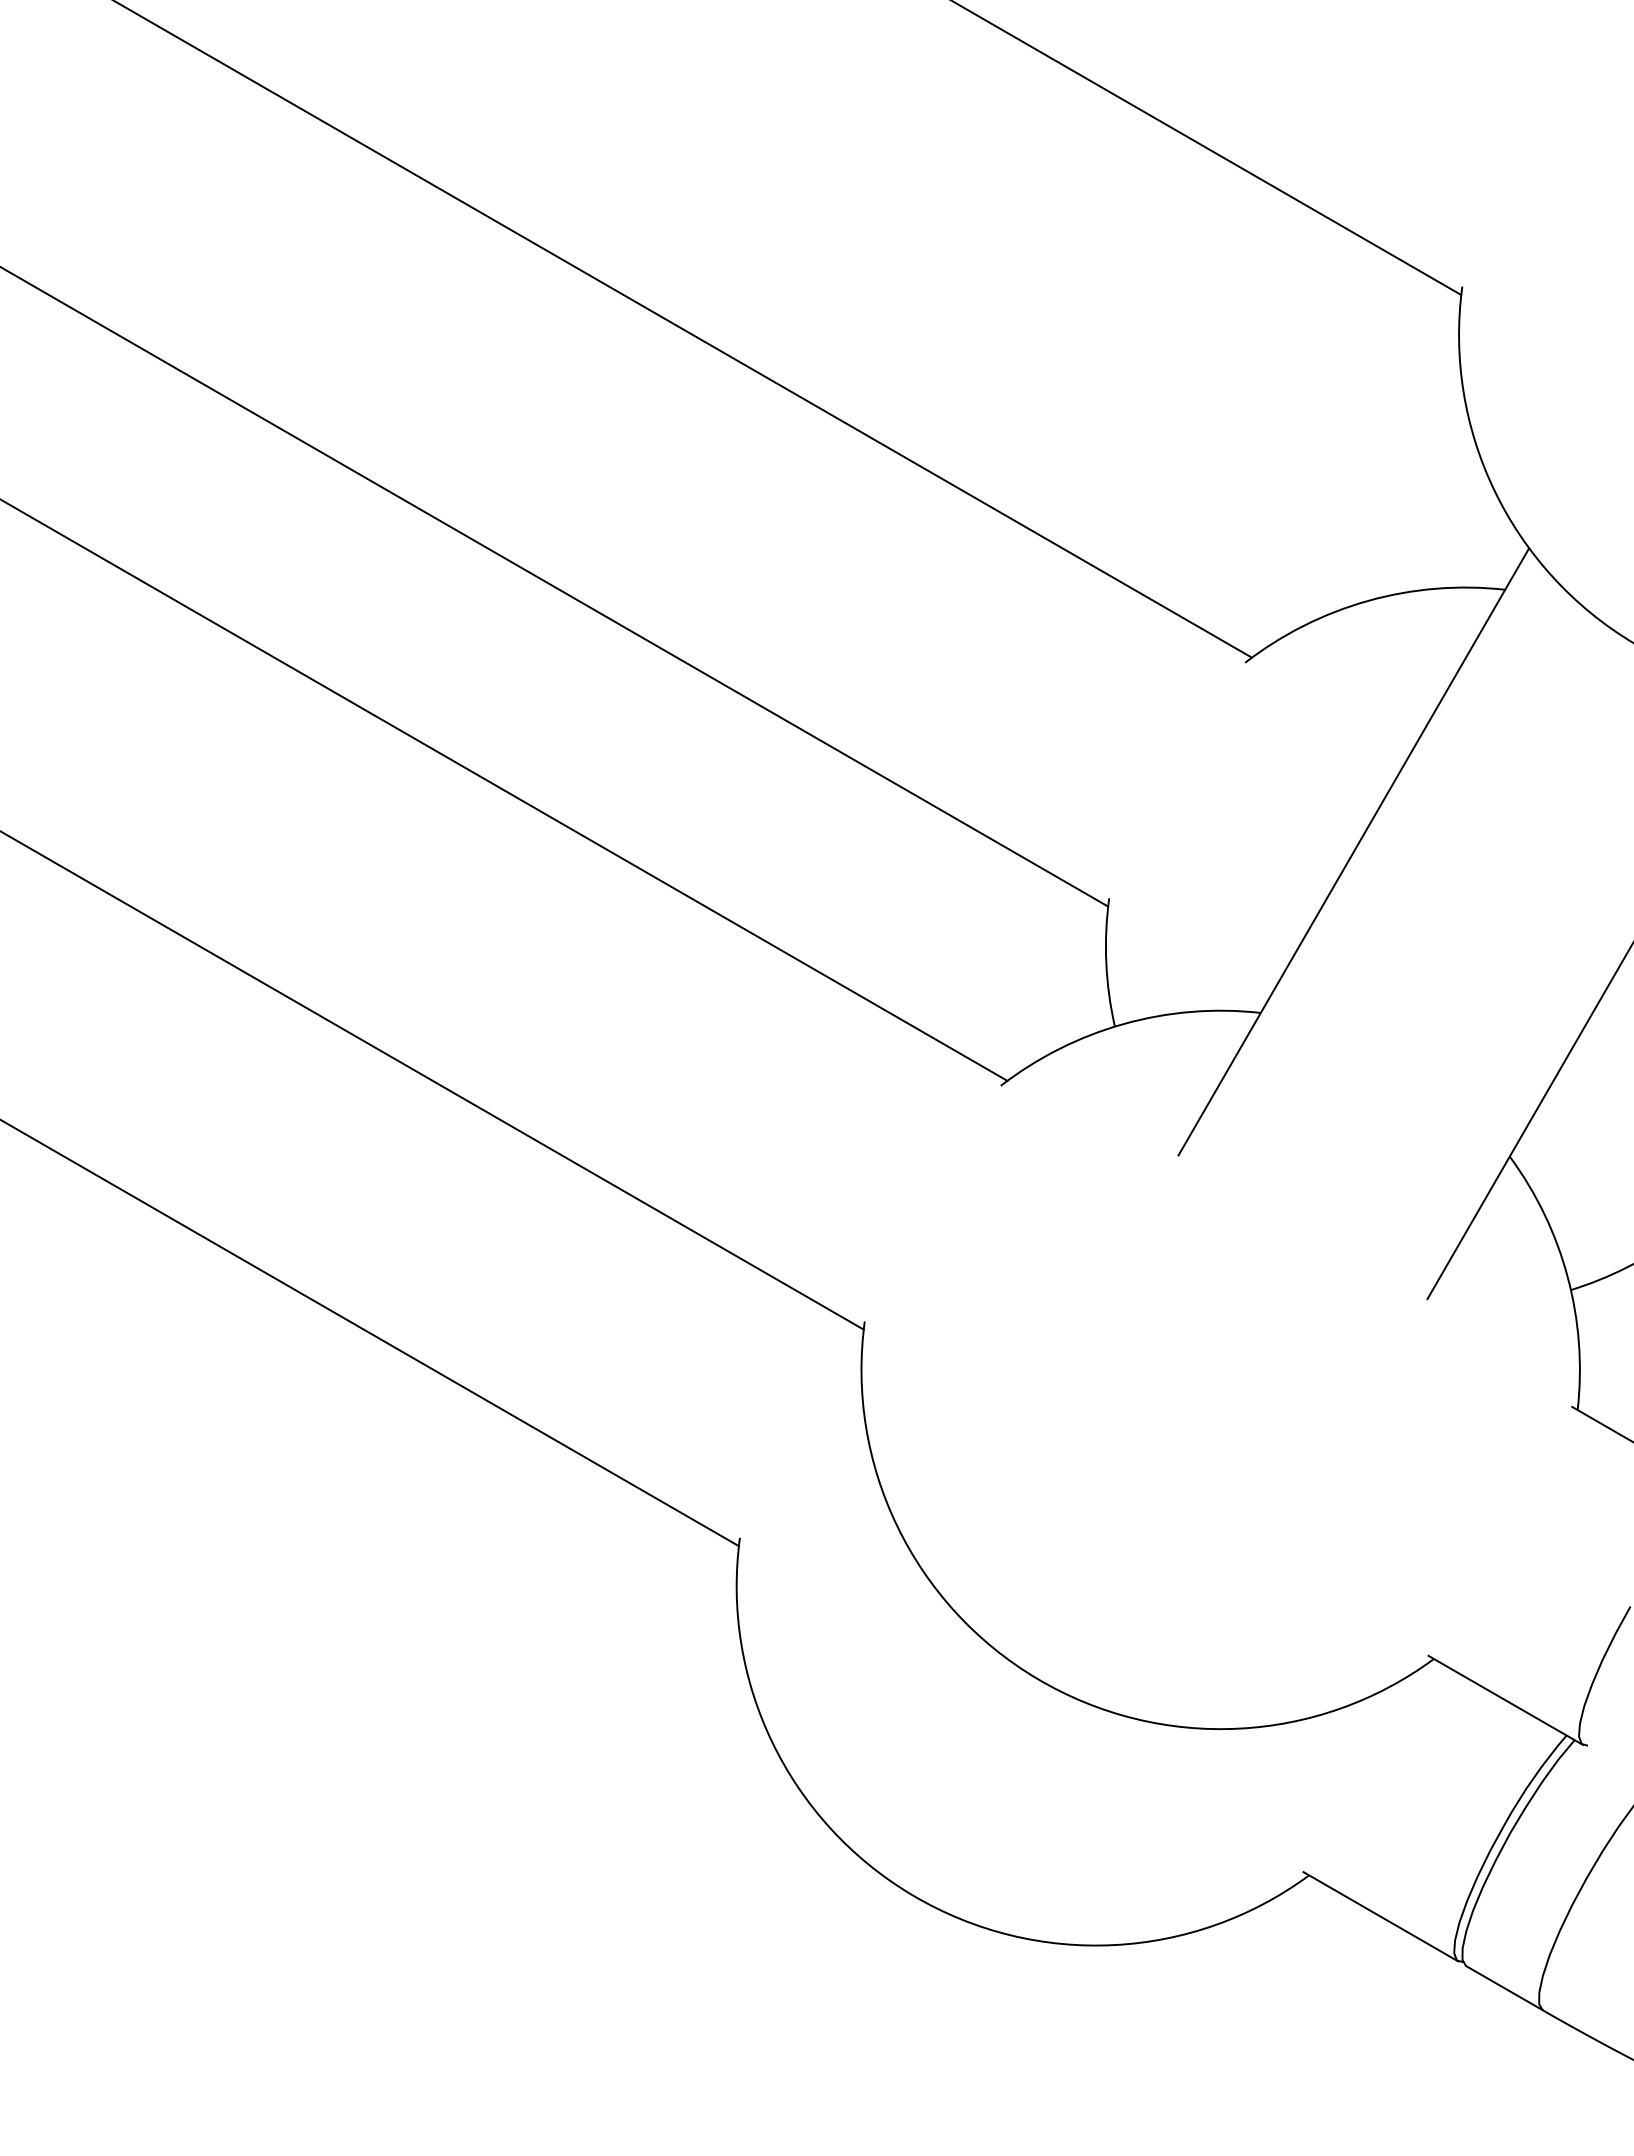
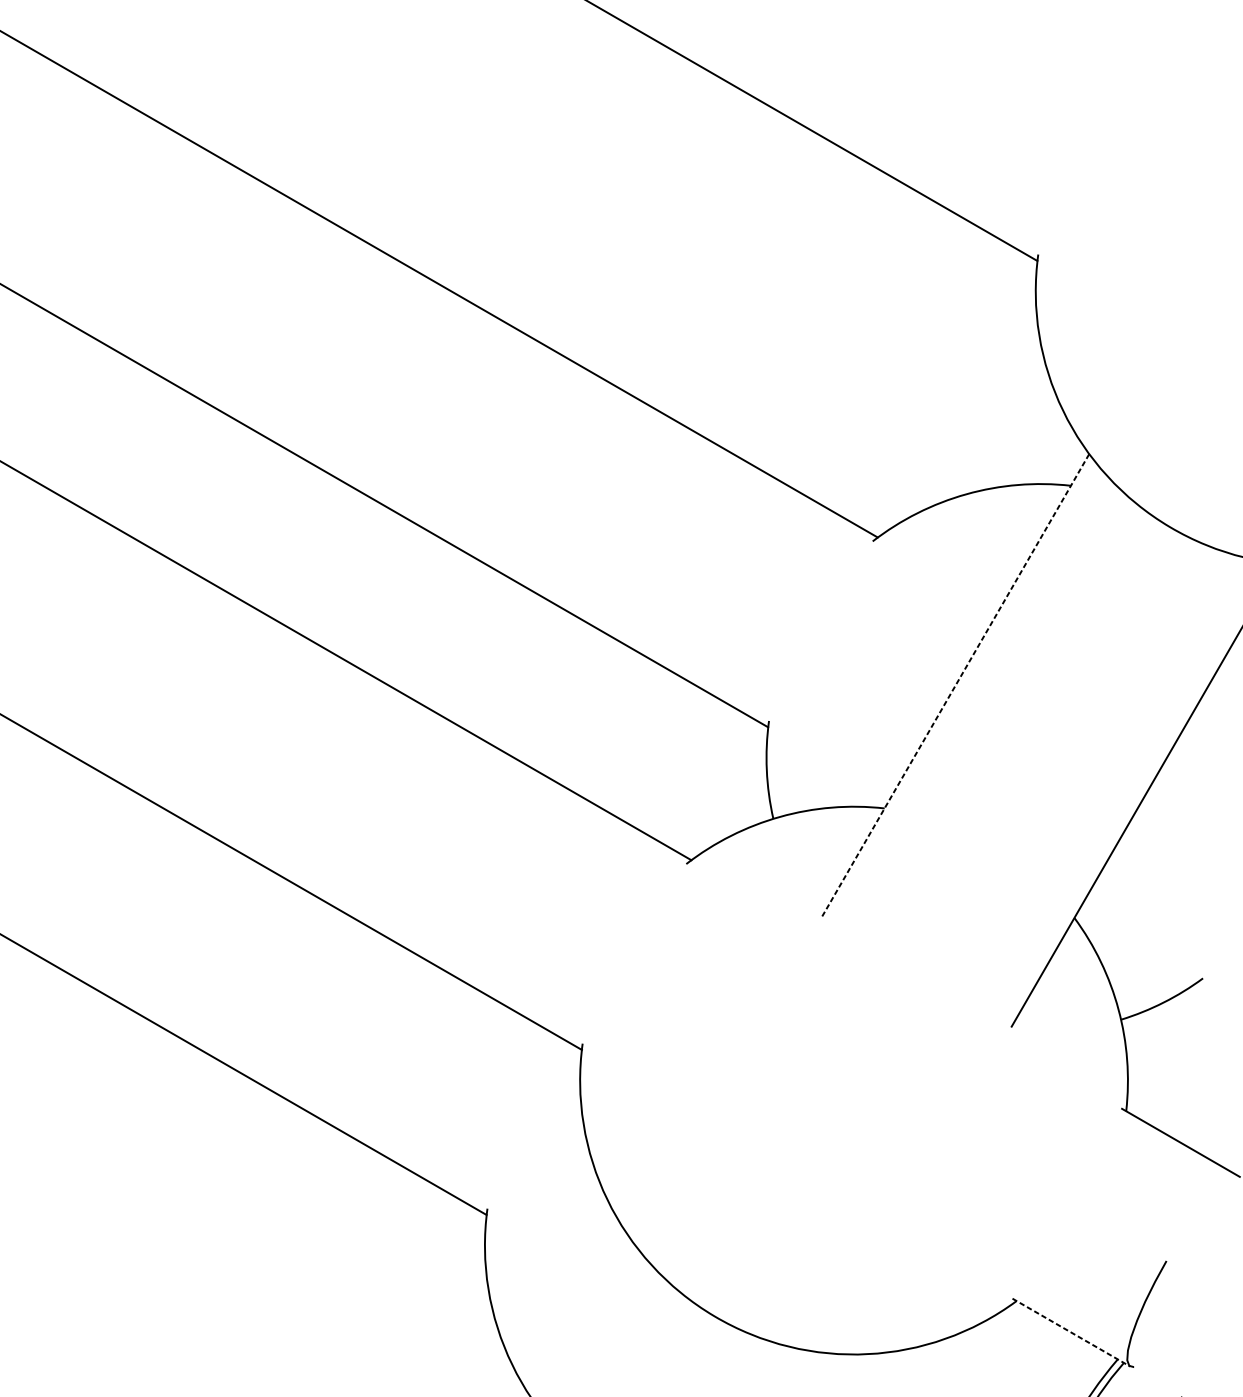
line: (1353, 851) -> (955, 685), solid -> dashed
line: (1506, 1700) -> (1071, 1332), solid -> dashed

